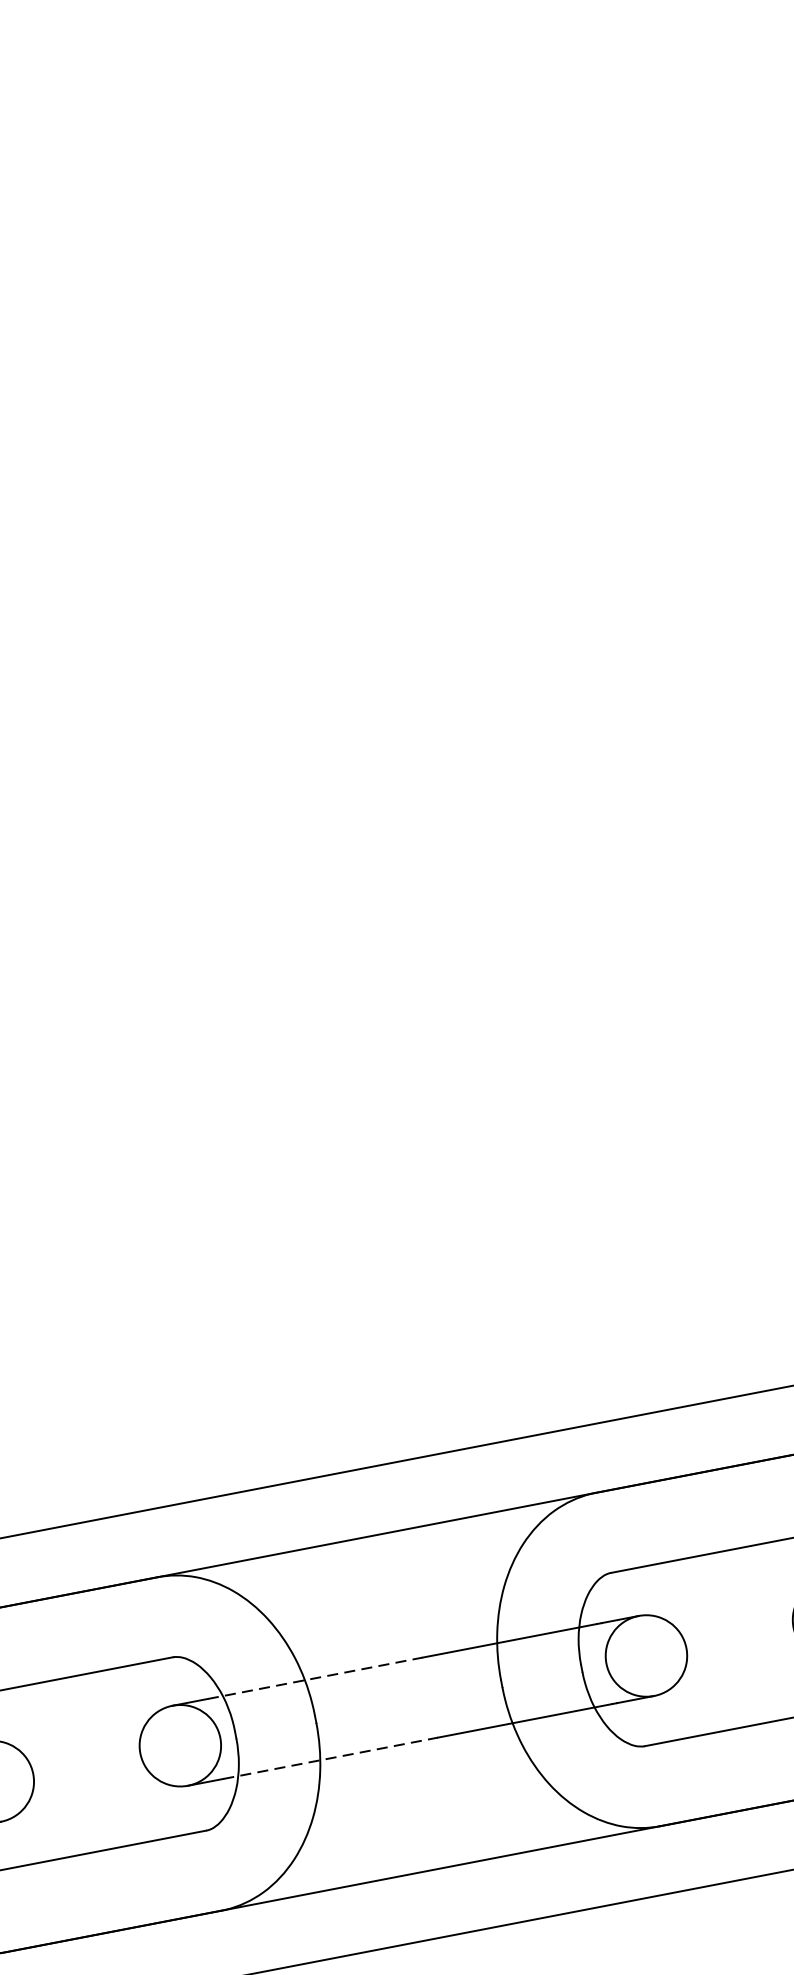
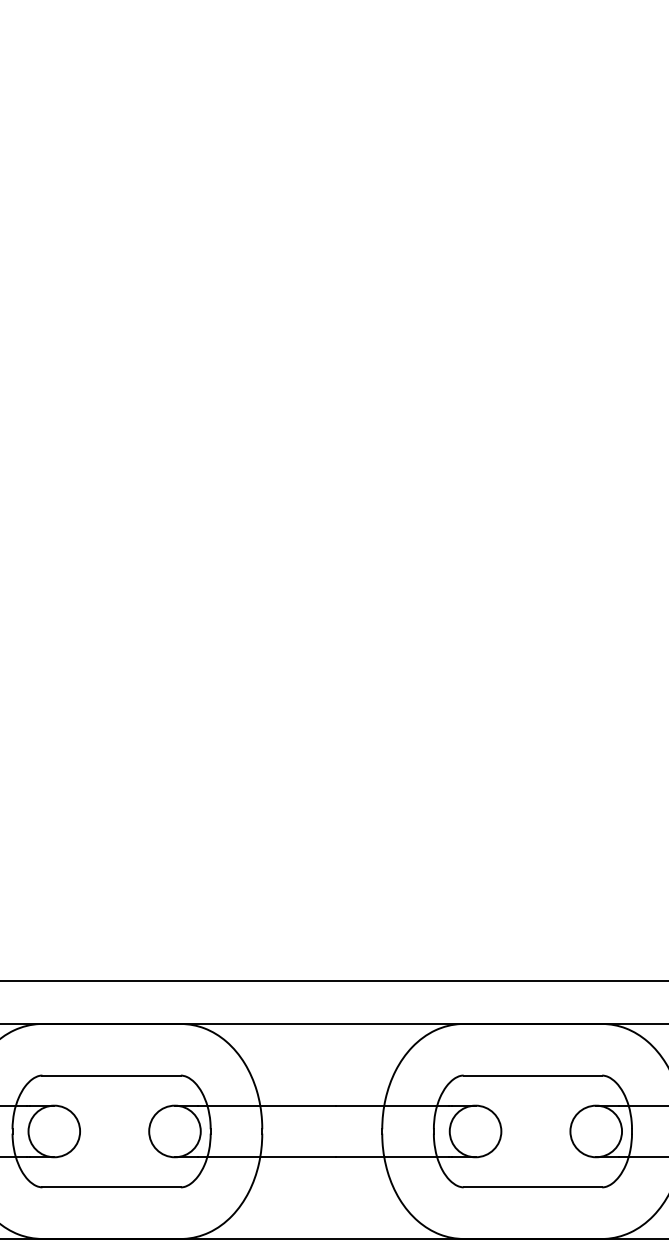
line: (316, 1677) -> (267, 1105), dashed -> solid
line: (331, 1758) -> (267, 1157), dashed -> solid

